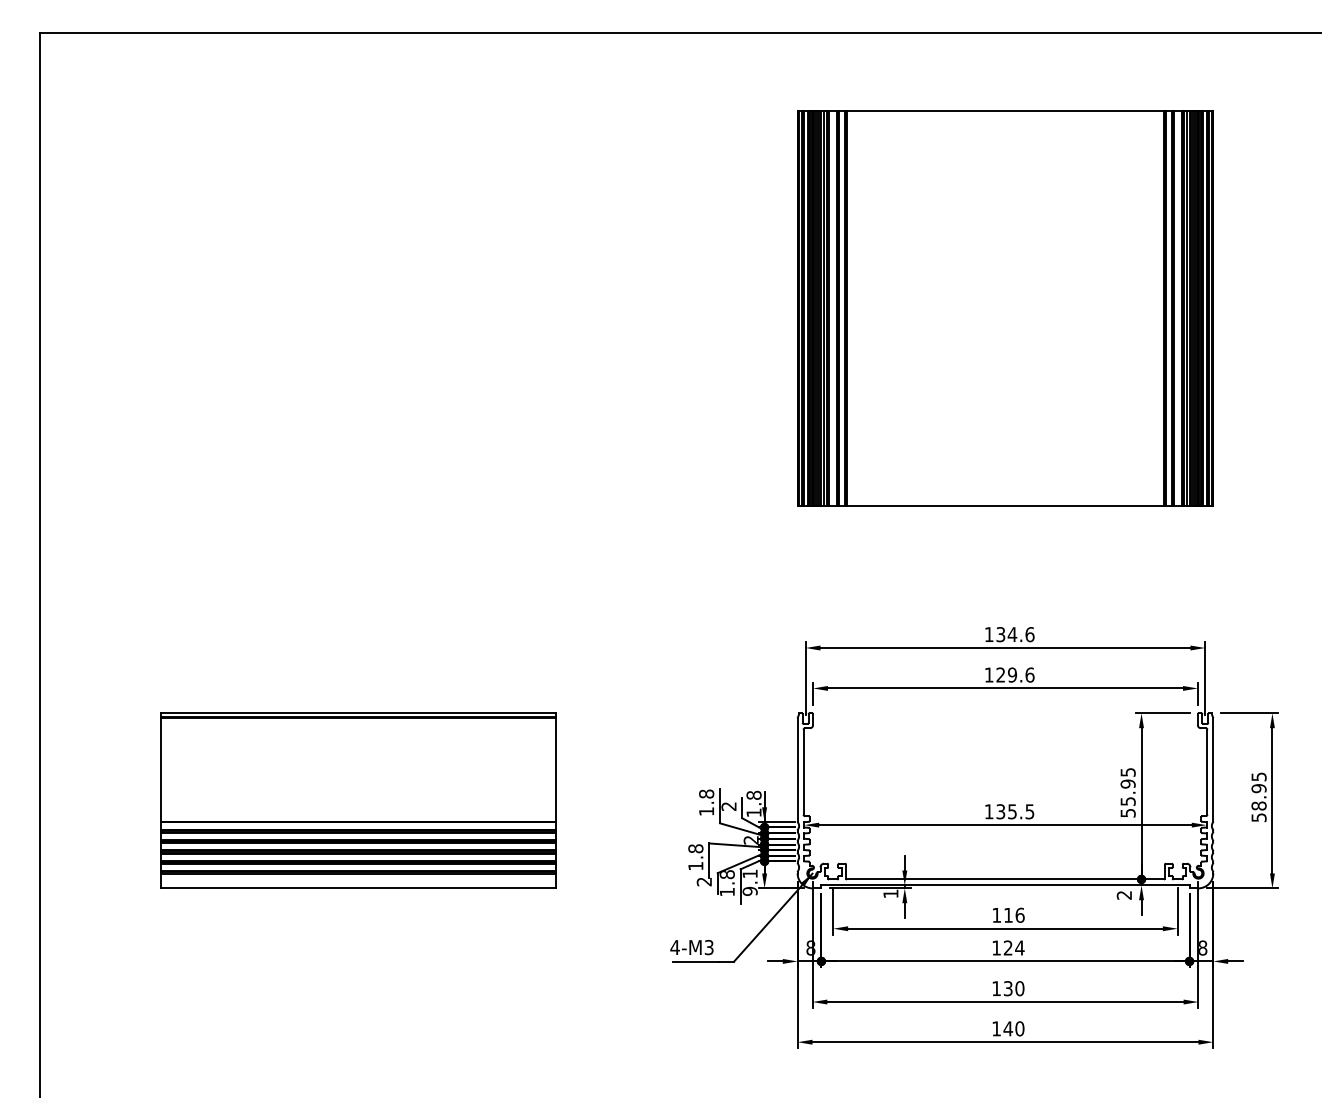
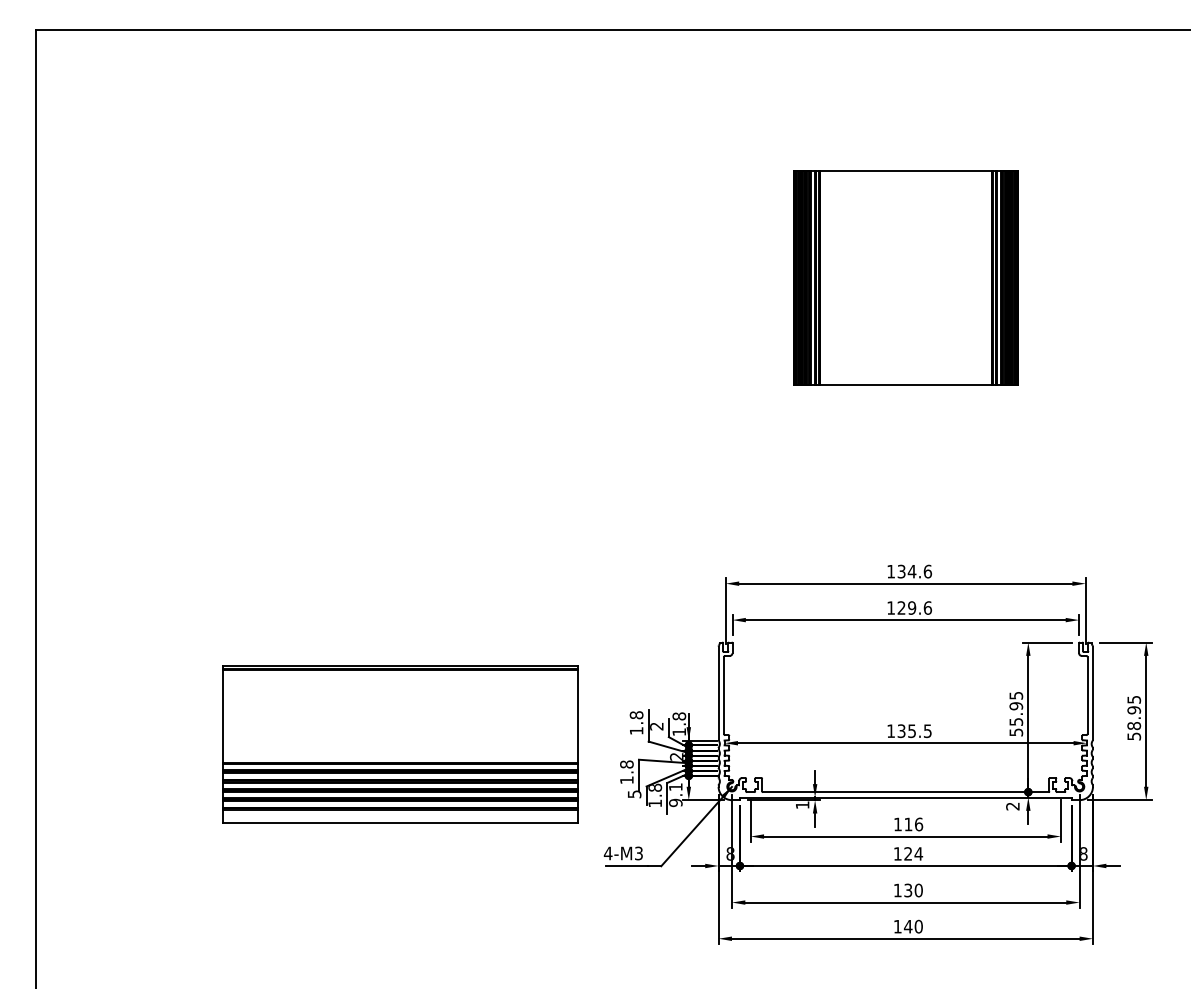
part: (1005, 308) -> (905, 277), size x0.6
part: (357, 801) -> (400, 744), moved
text: (704, 882) -> (634, 794), 2 -> 5

